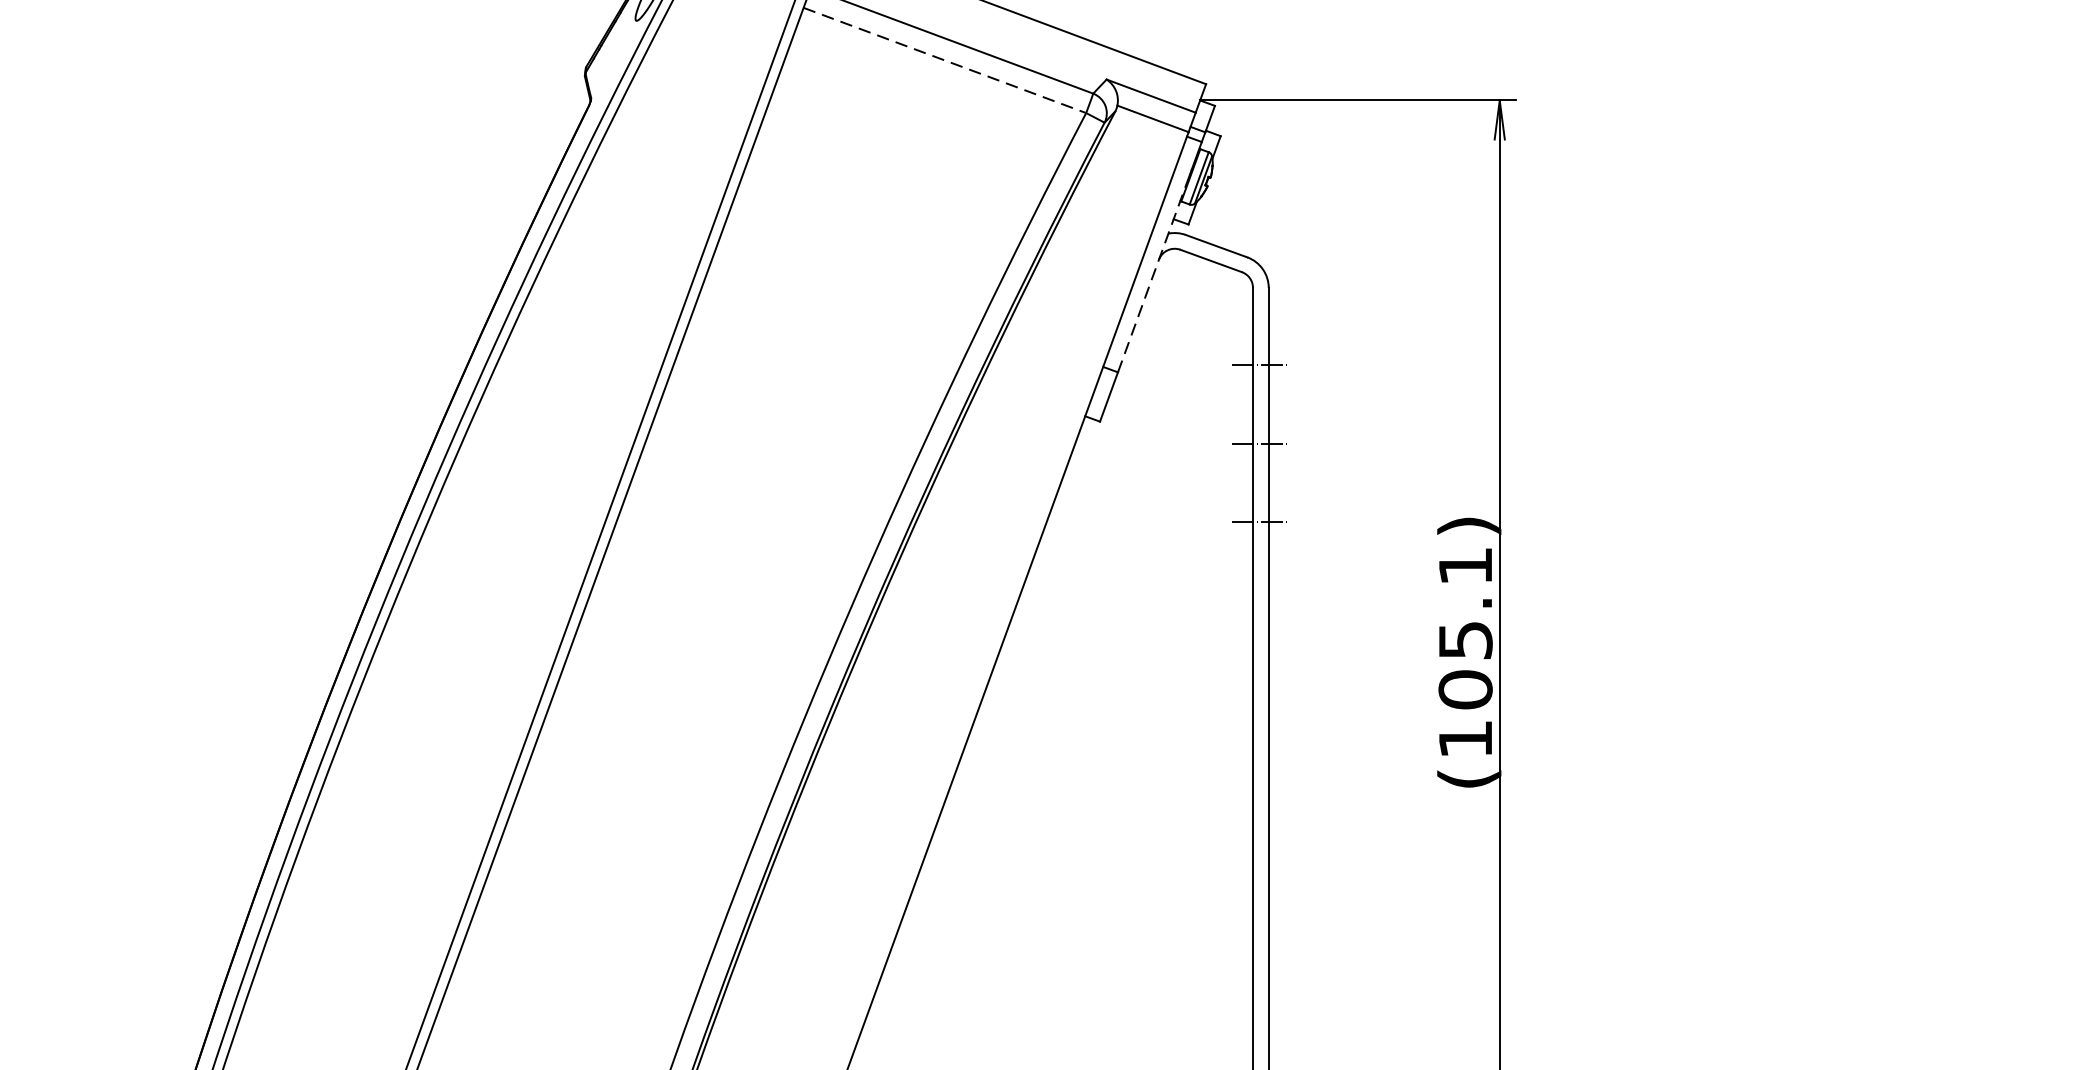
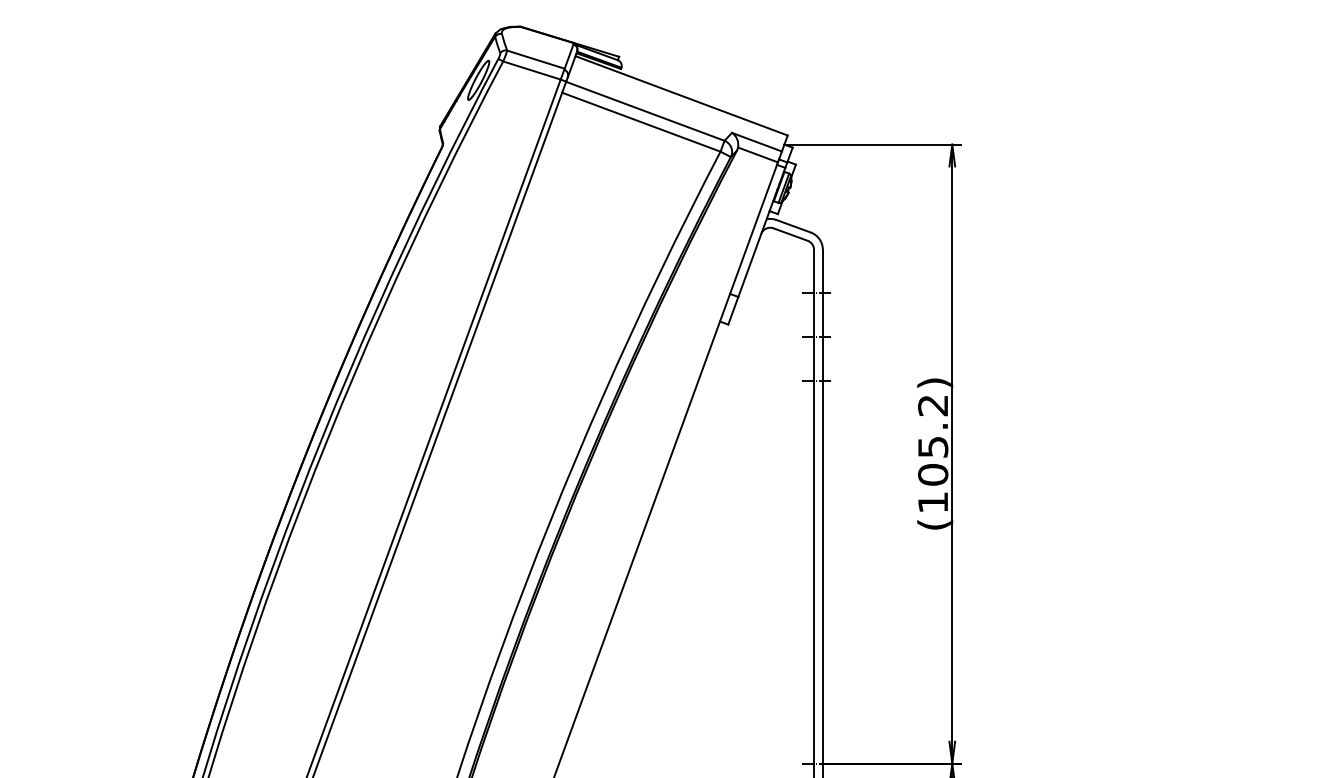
line: (945, 60) -> (641, 122), dashed -> solid
line: (1153, 275) -> (758, 242), dashed -> solid
text: (1464, 566) -> (932, 405), (105.1) -> (105.2)

